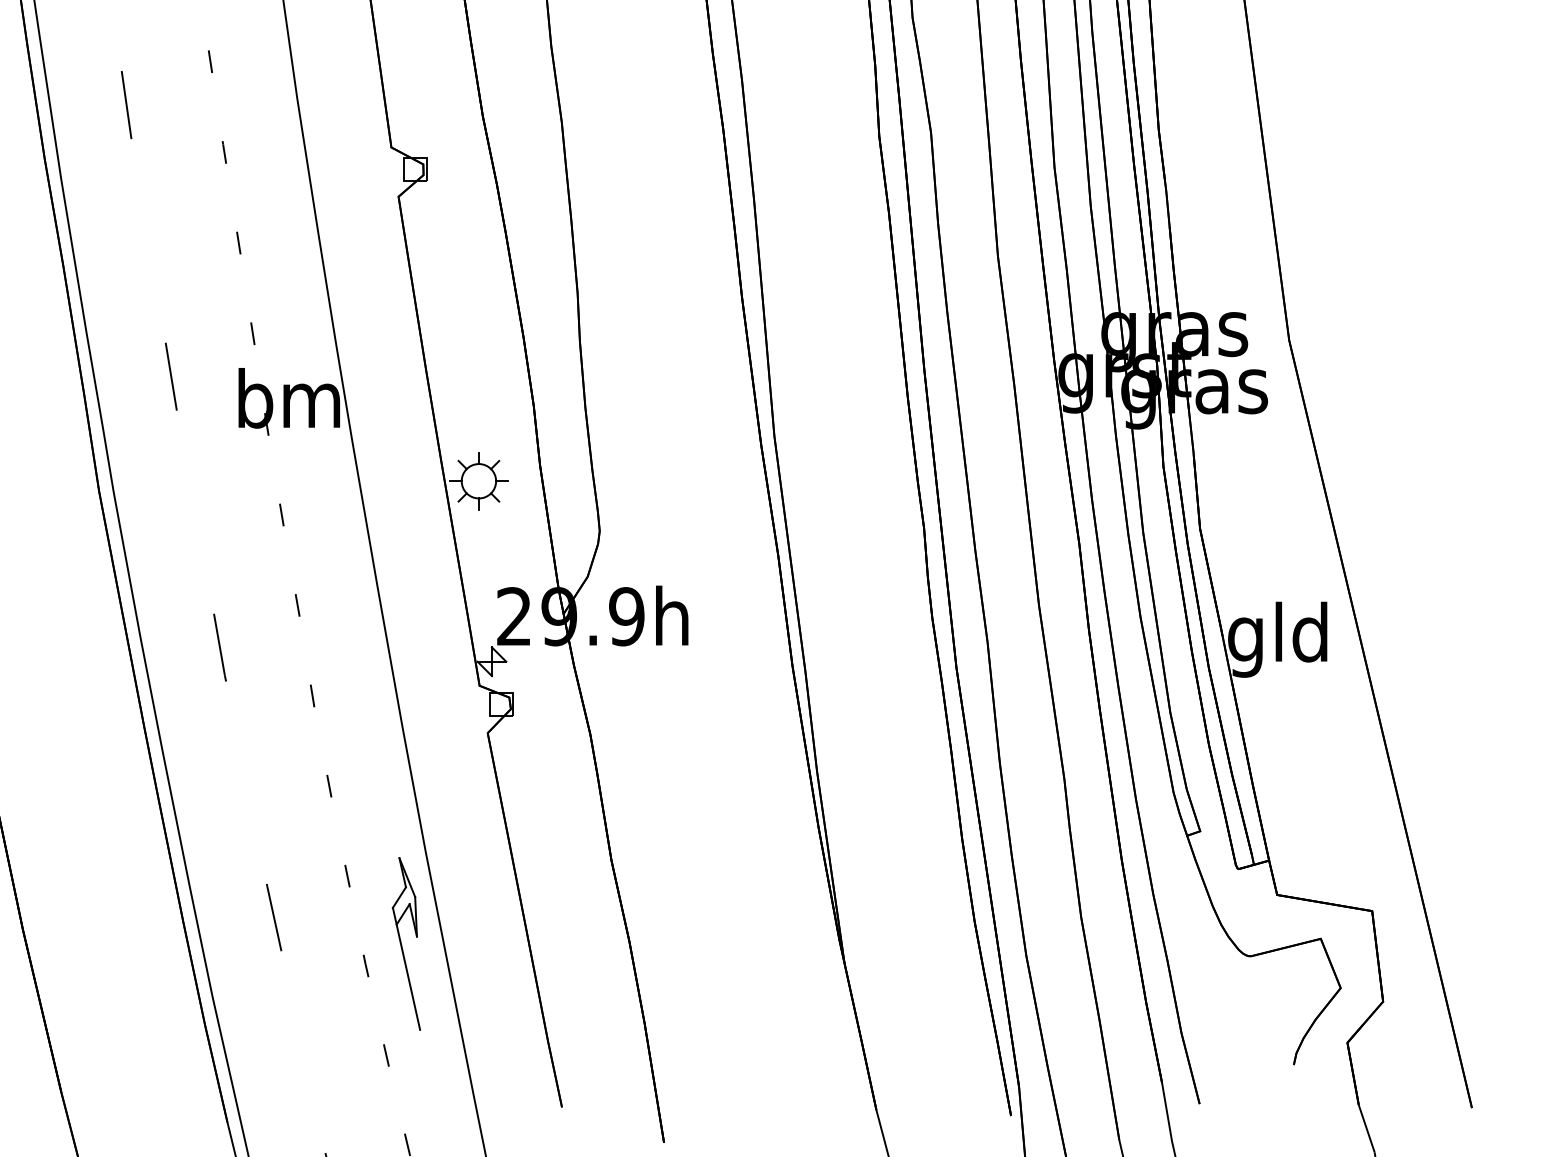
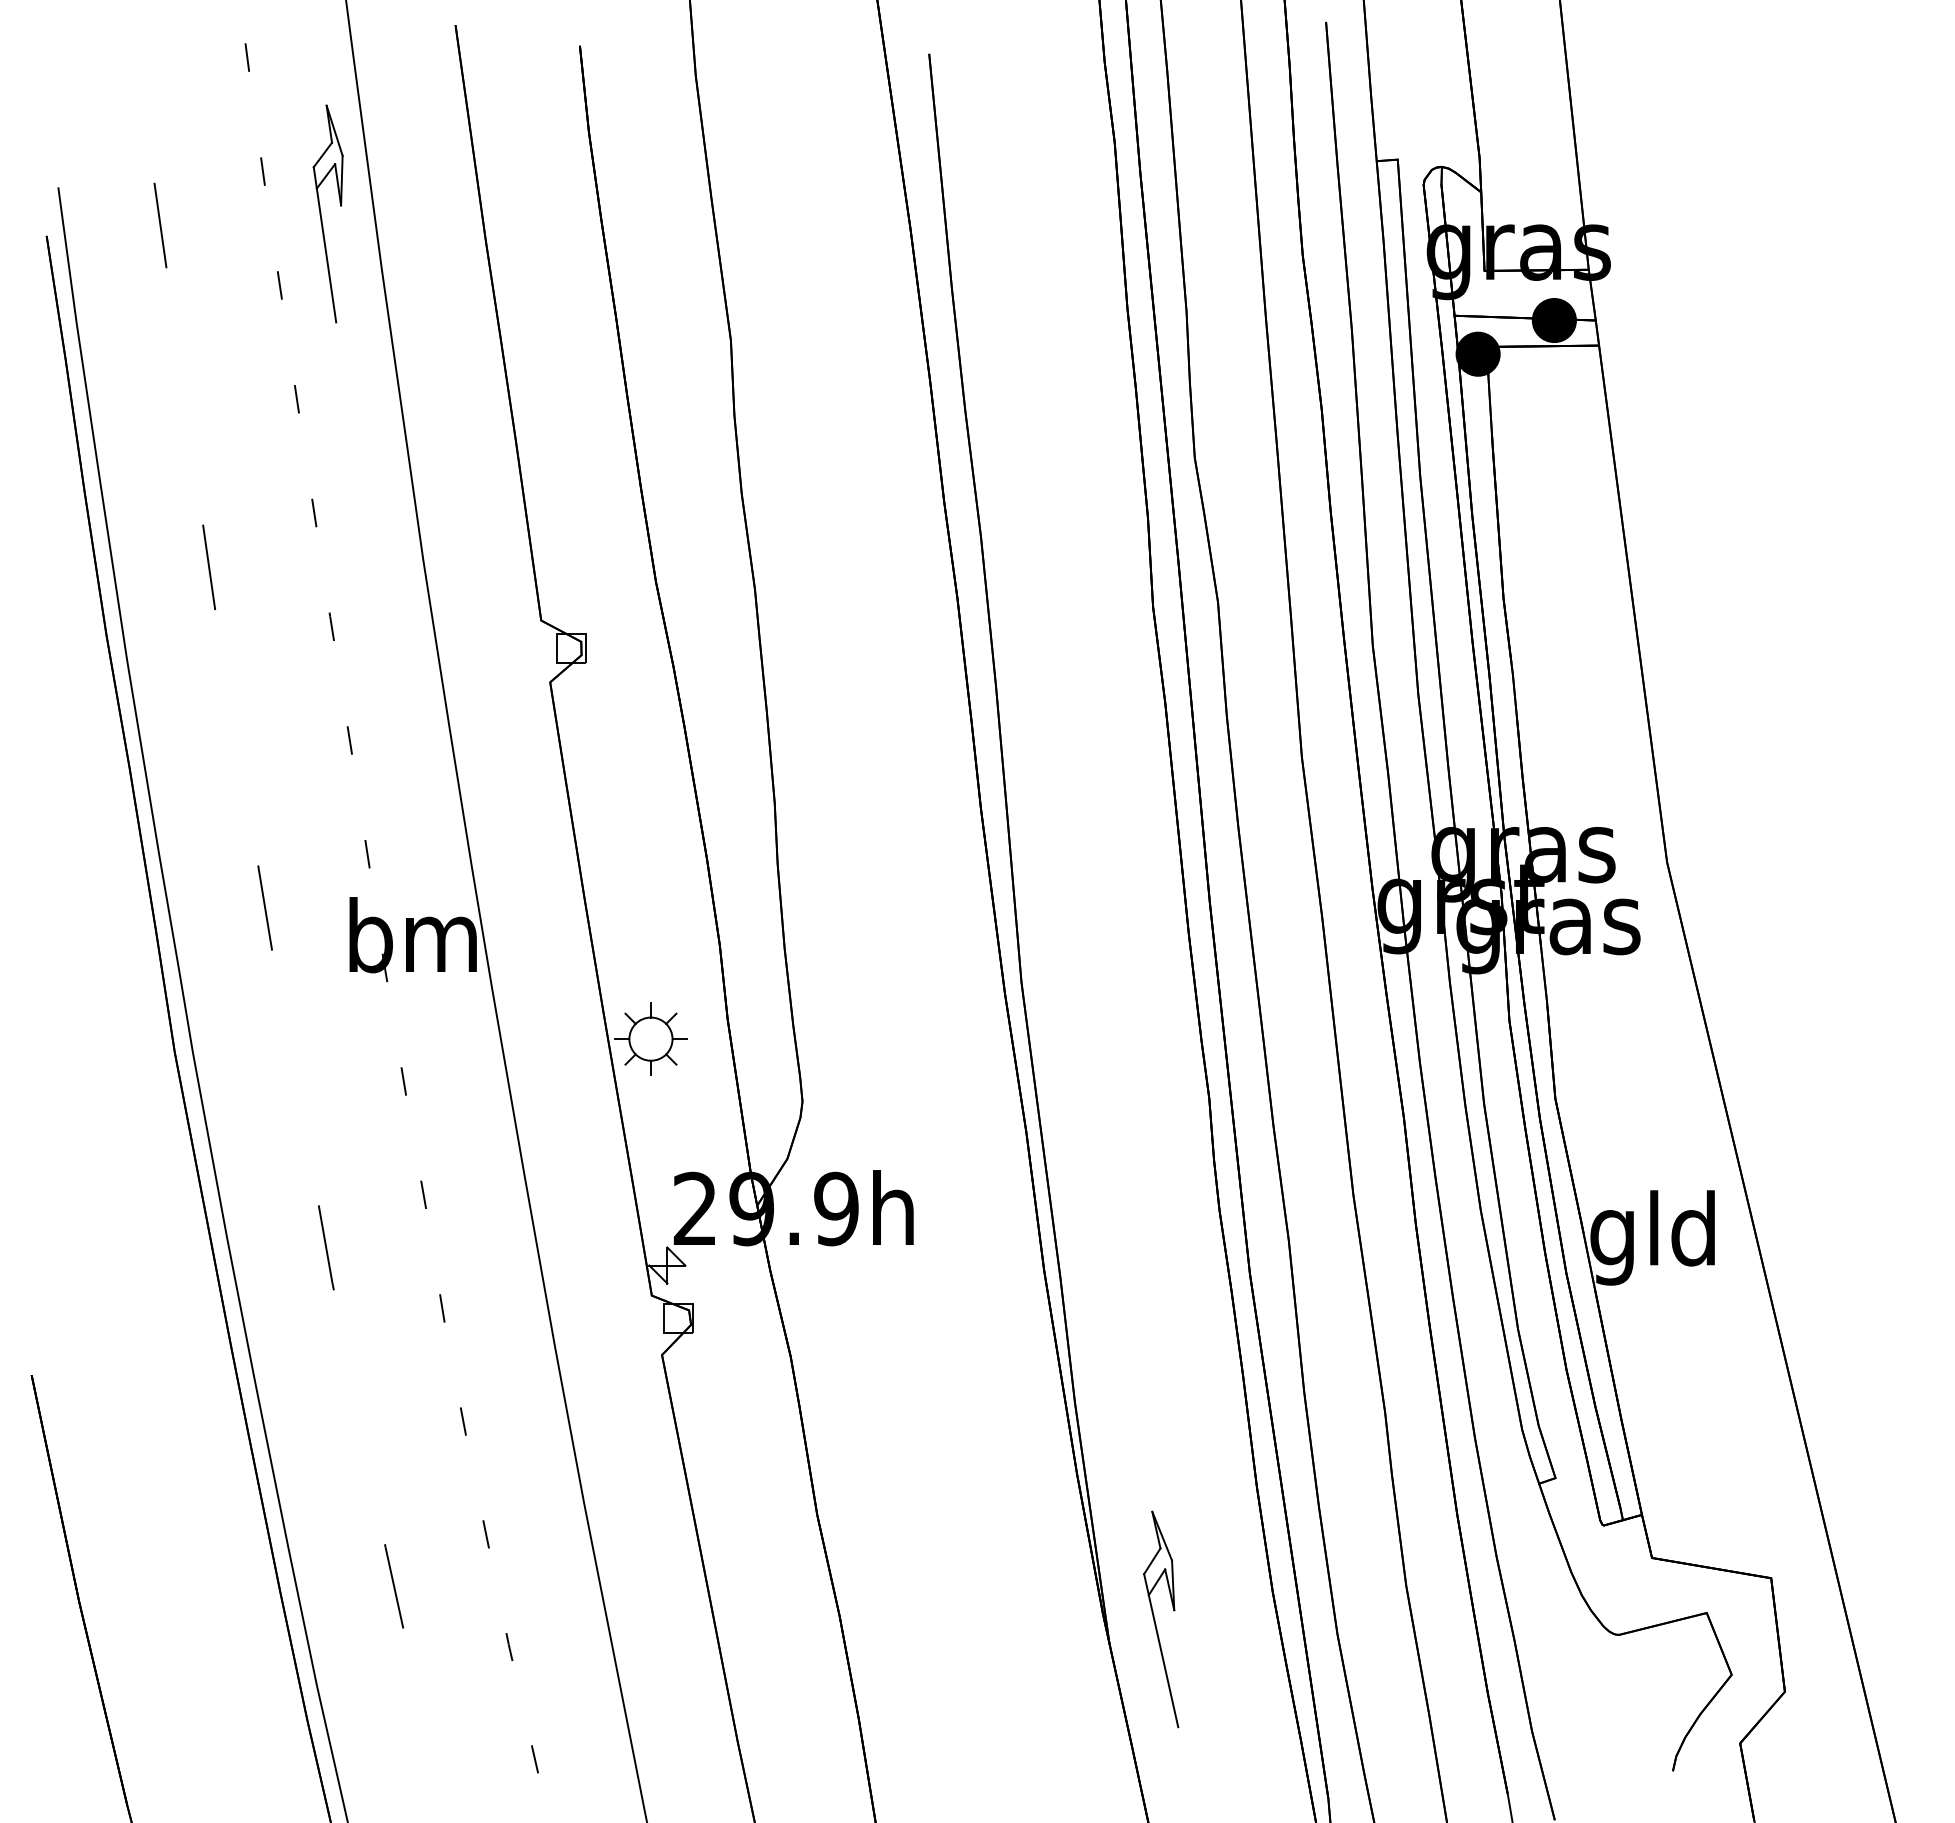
part: (406, 944) -> (1161, 1619), moved

